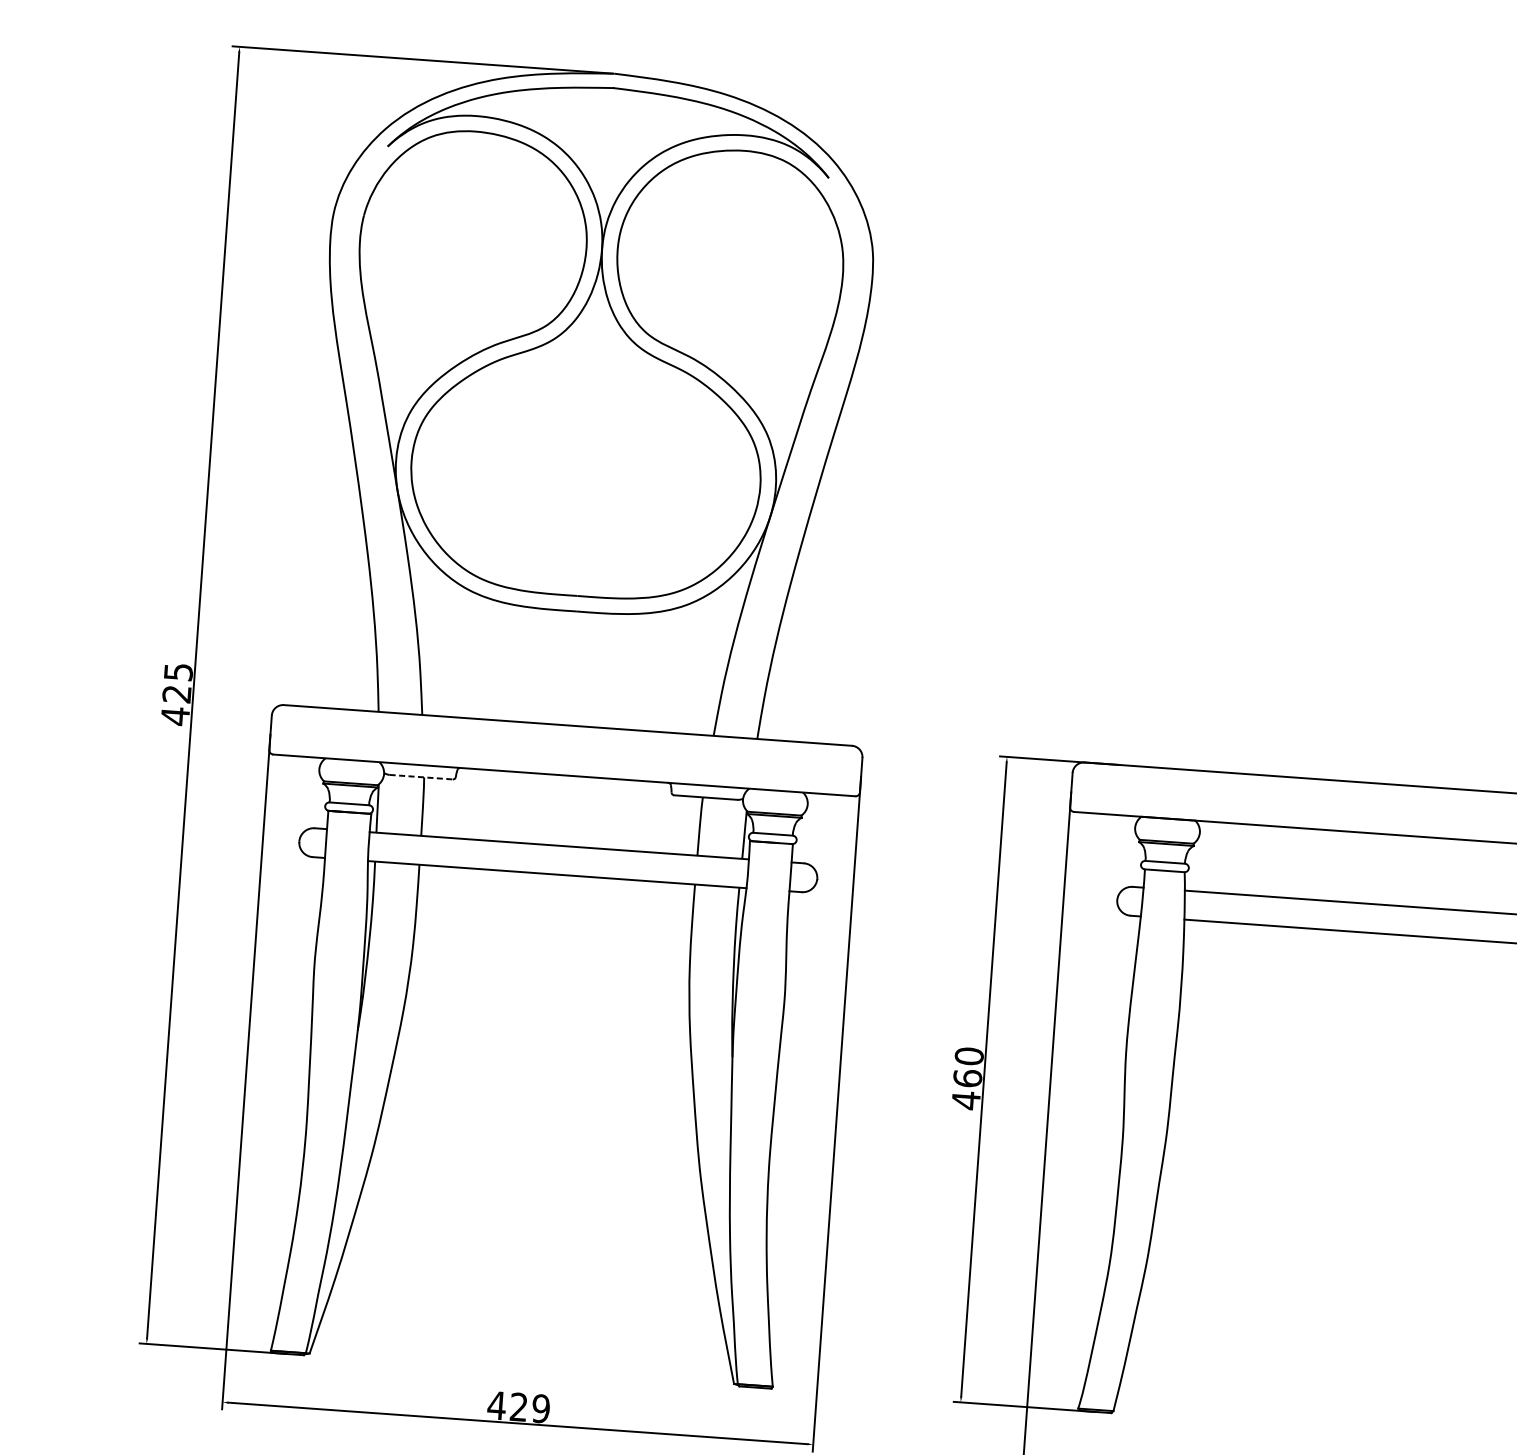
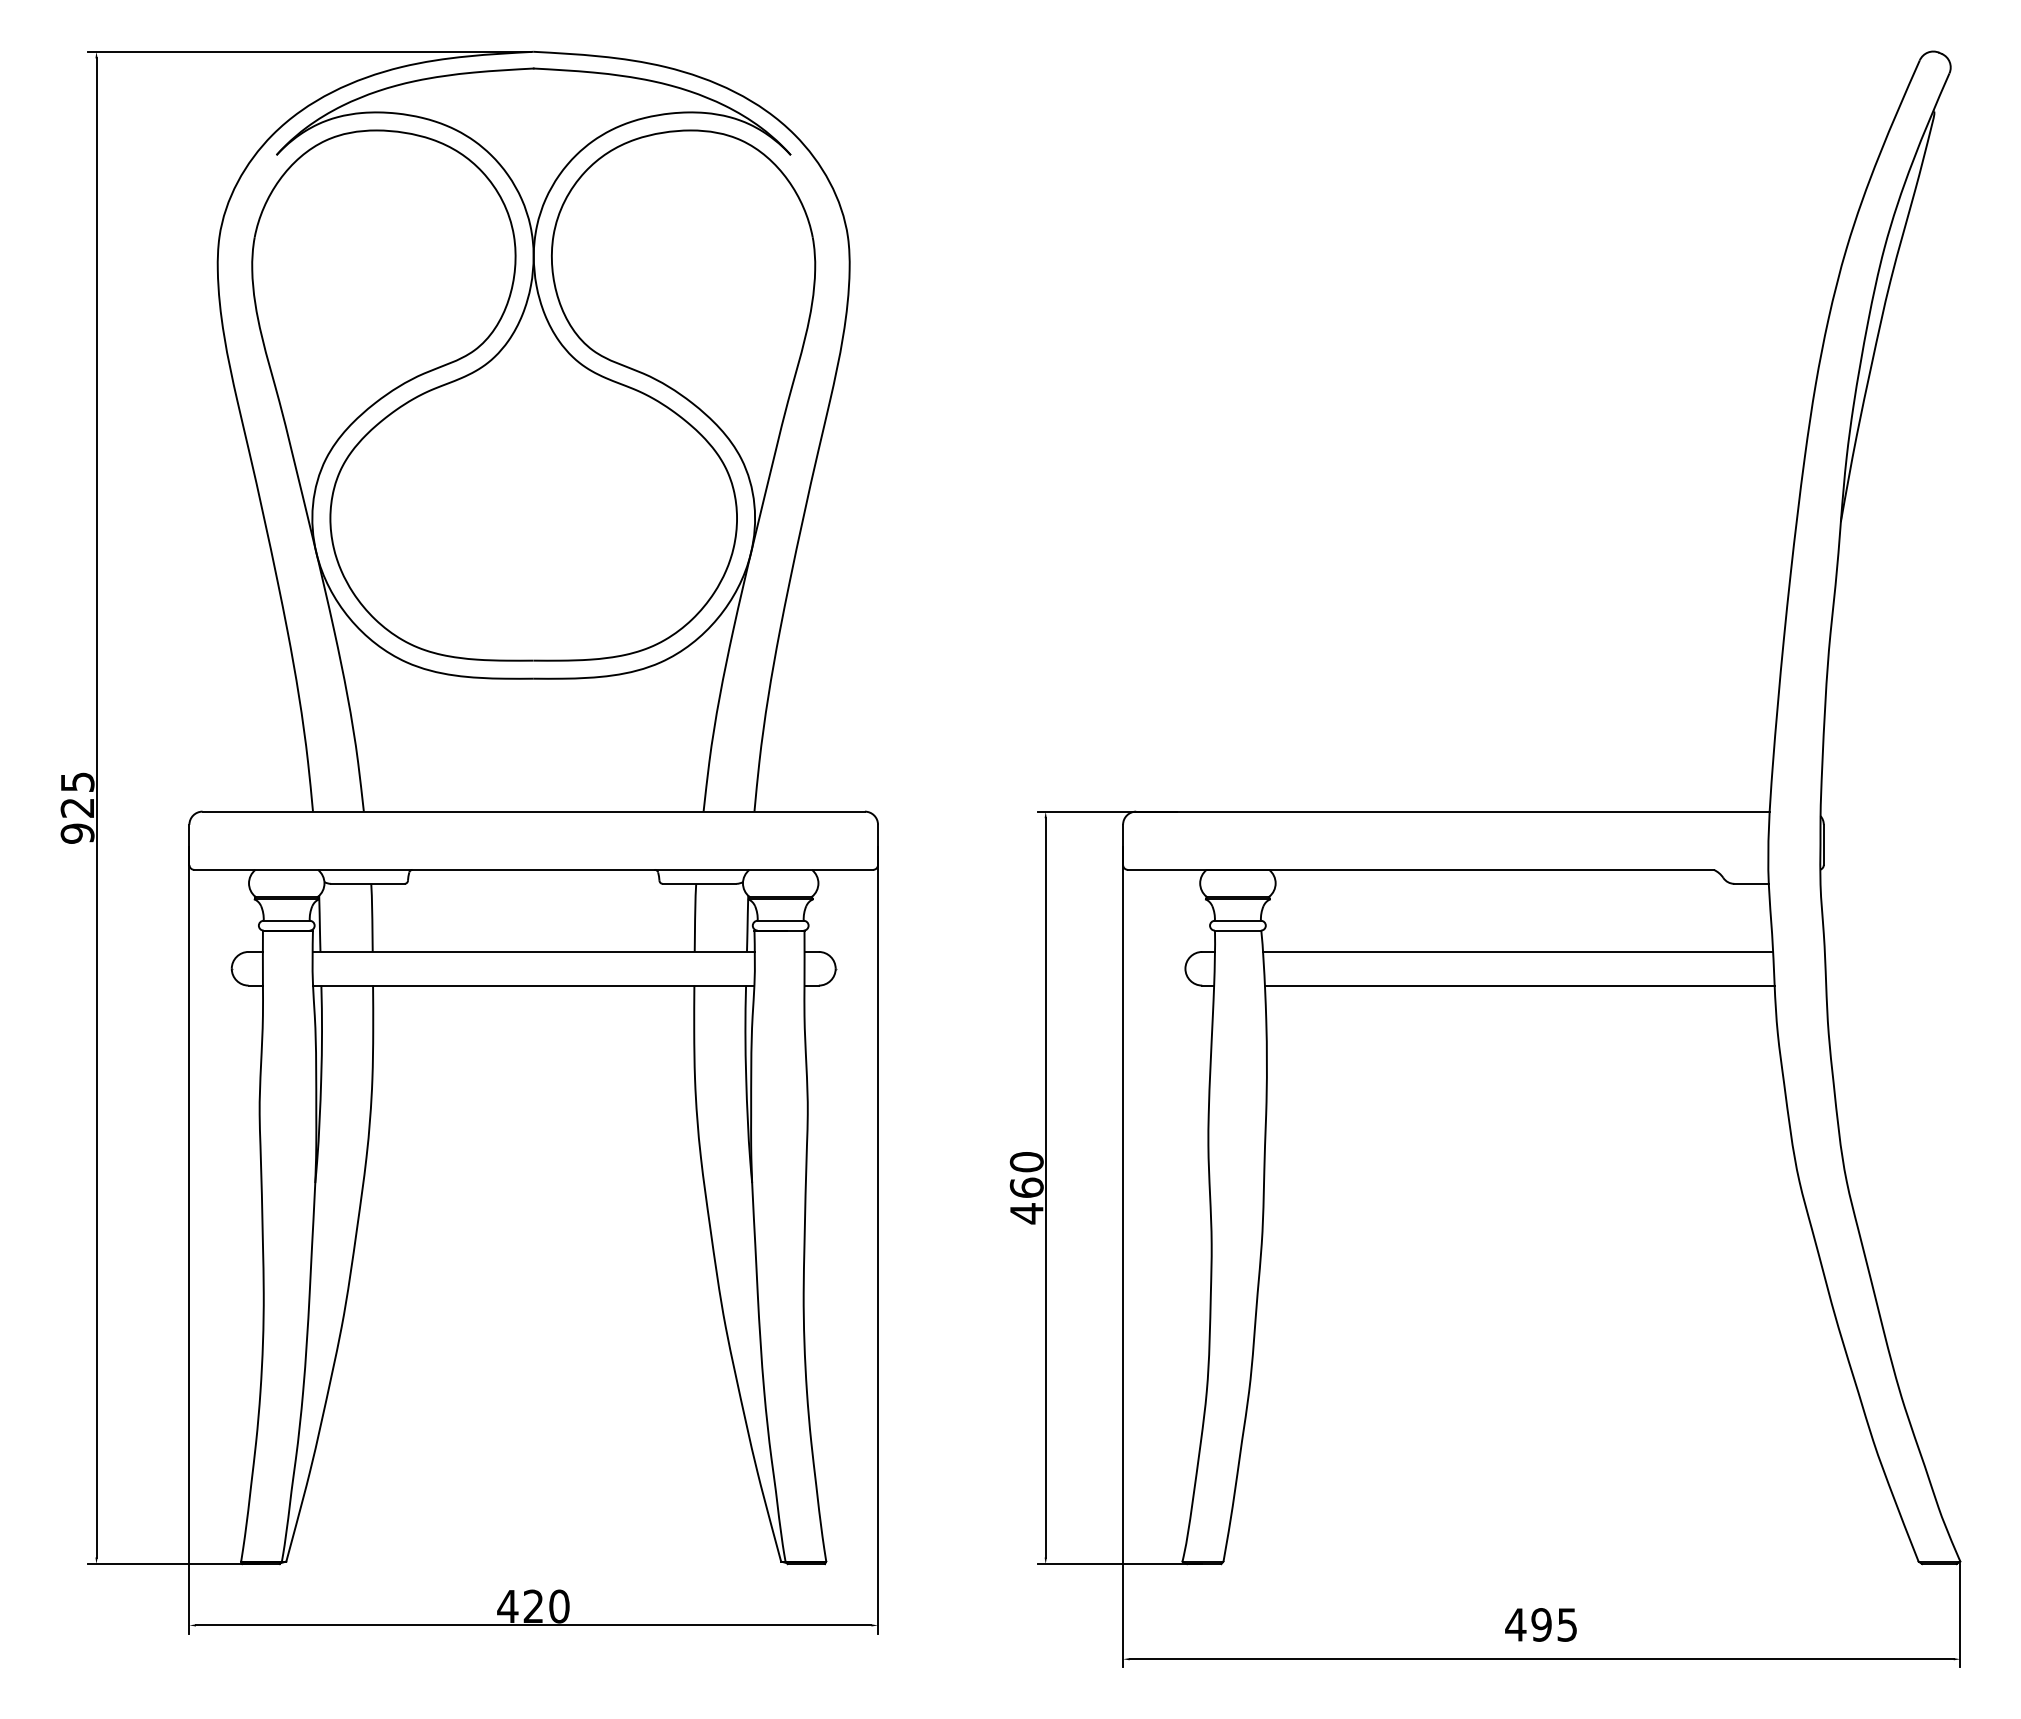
text: (175, 716) -> (77, 833), 425 -> 925
line: (420, 776) -> (367, 883), dashed -> solid
text: (541, 1408) -> (559, 1606), 429 -> 420

